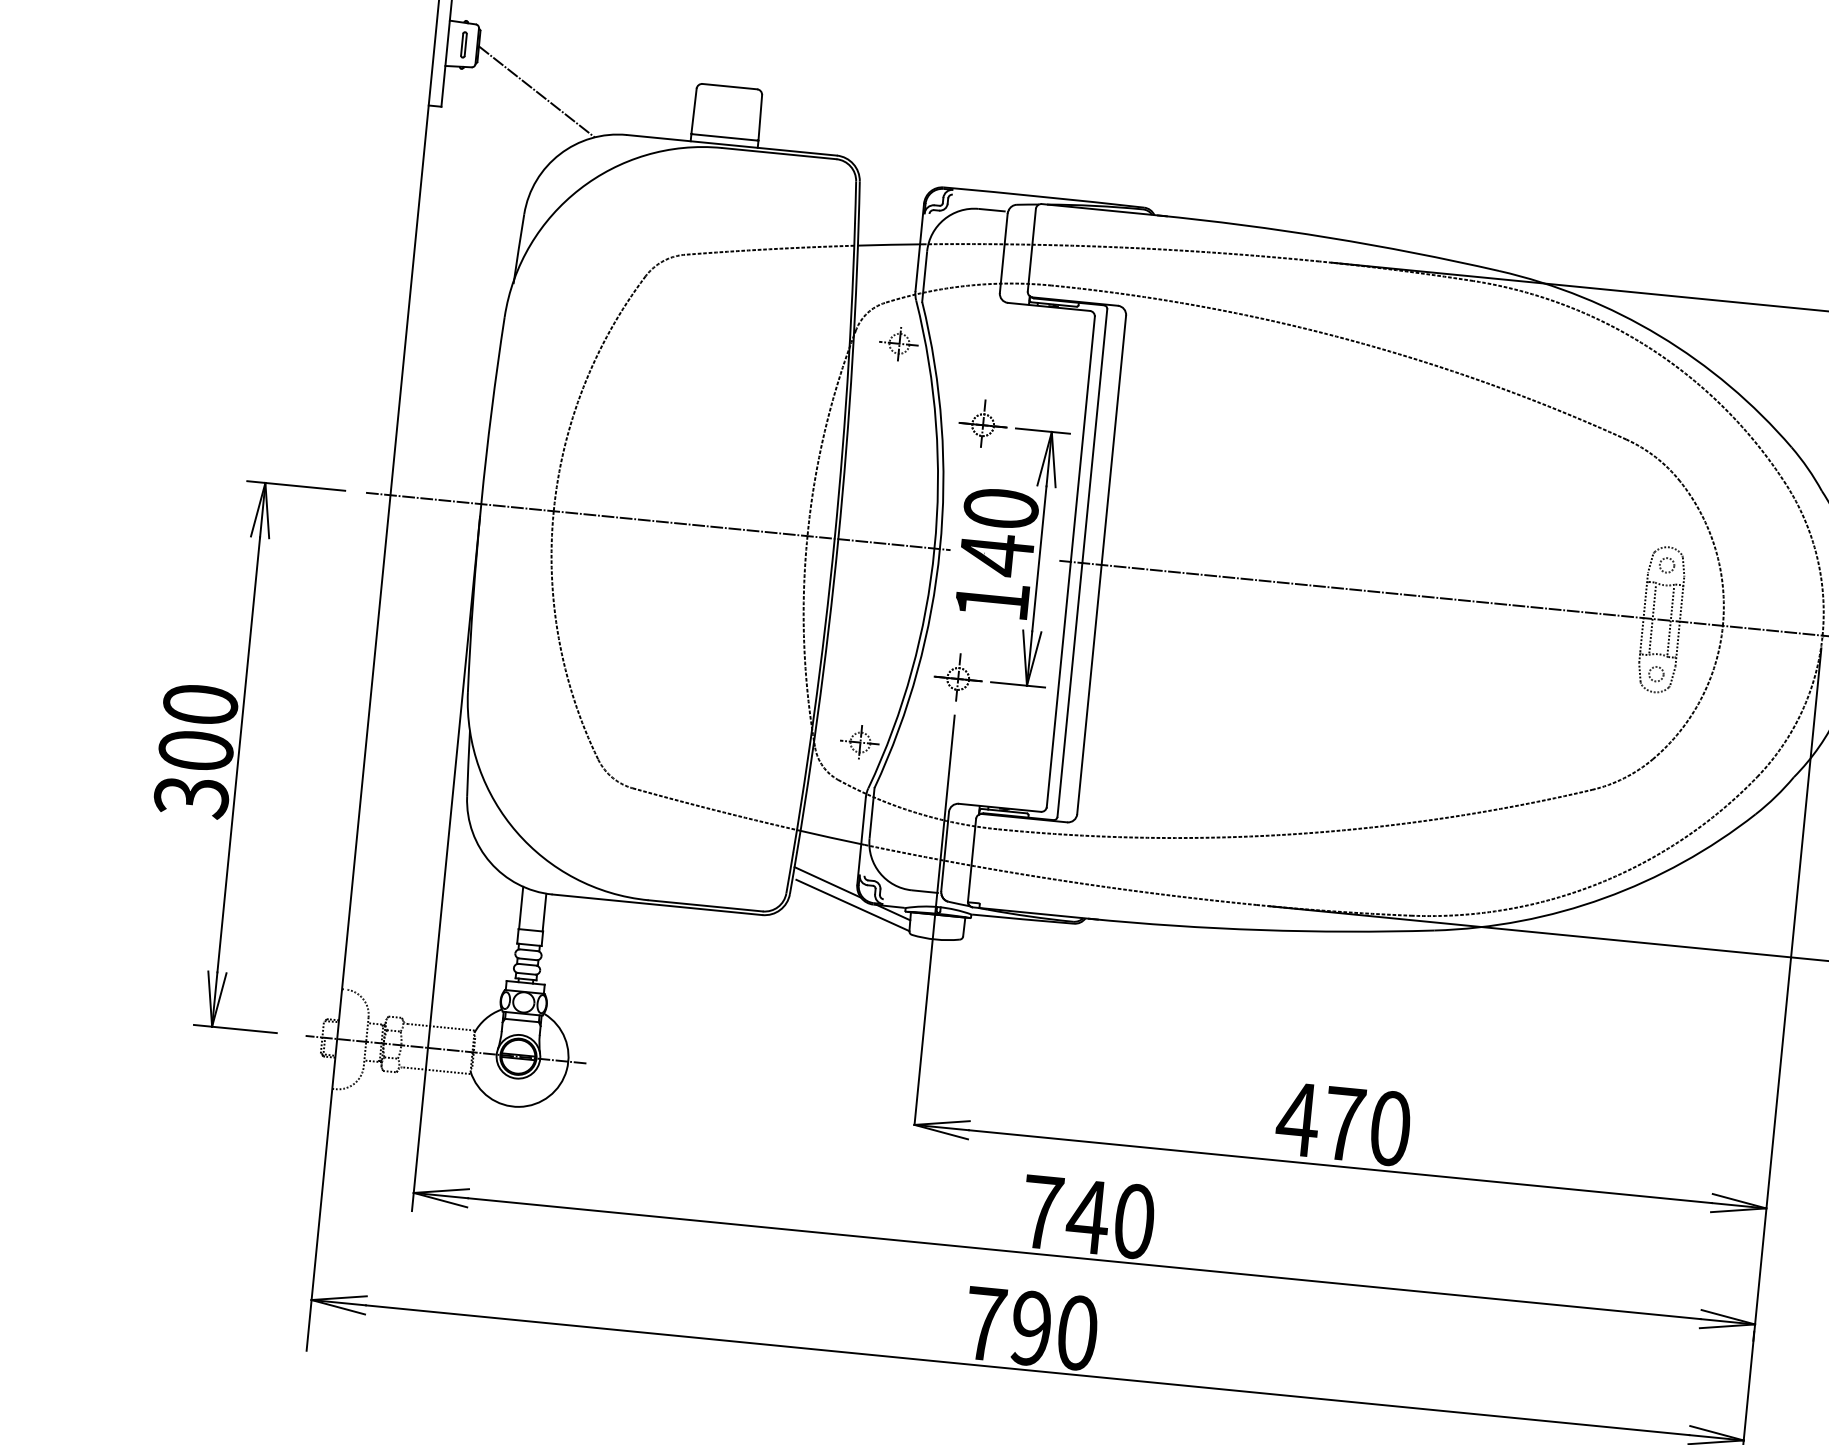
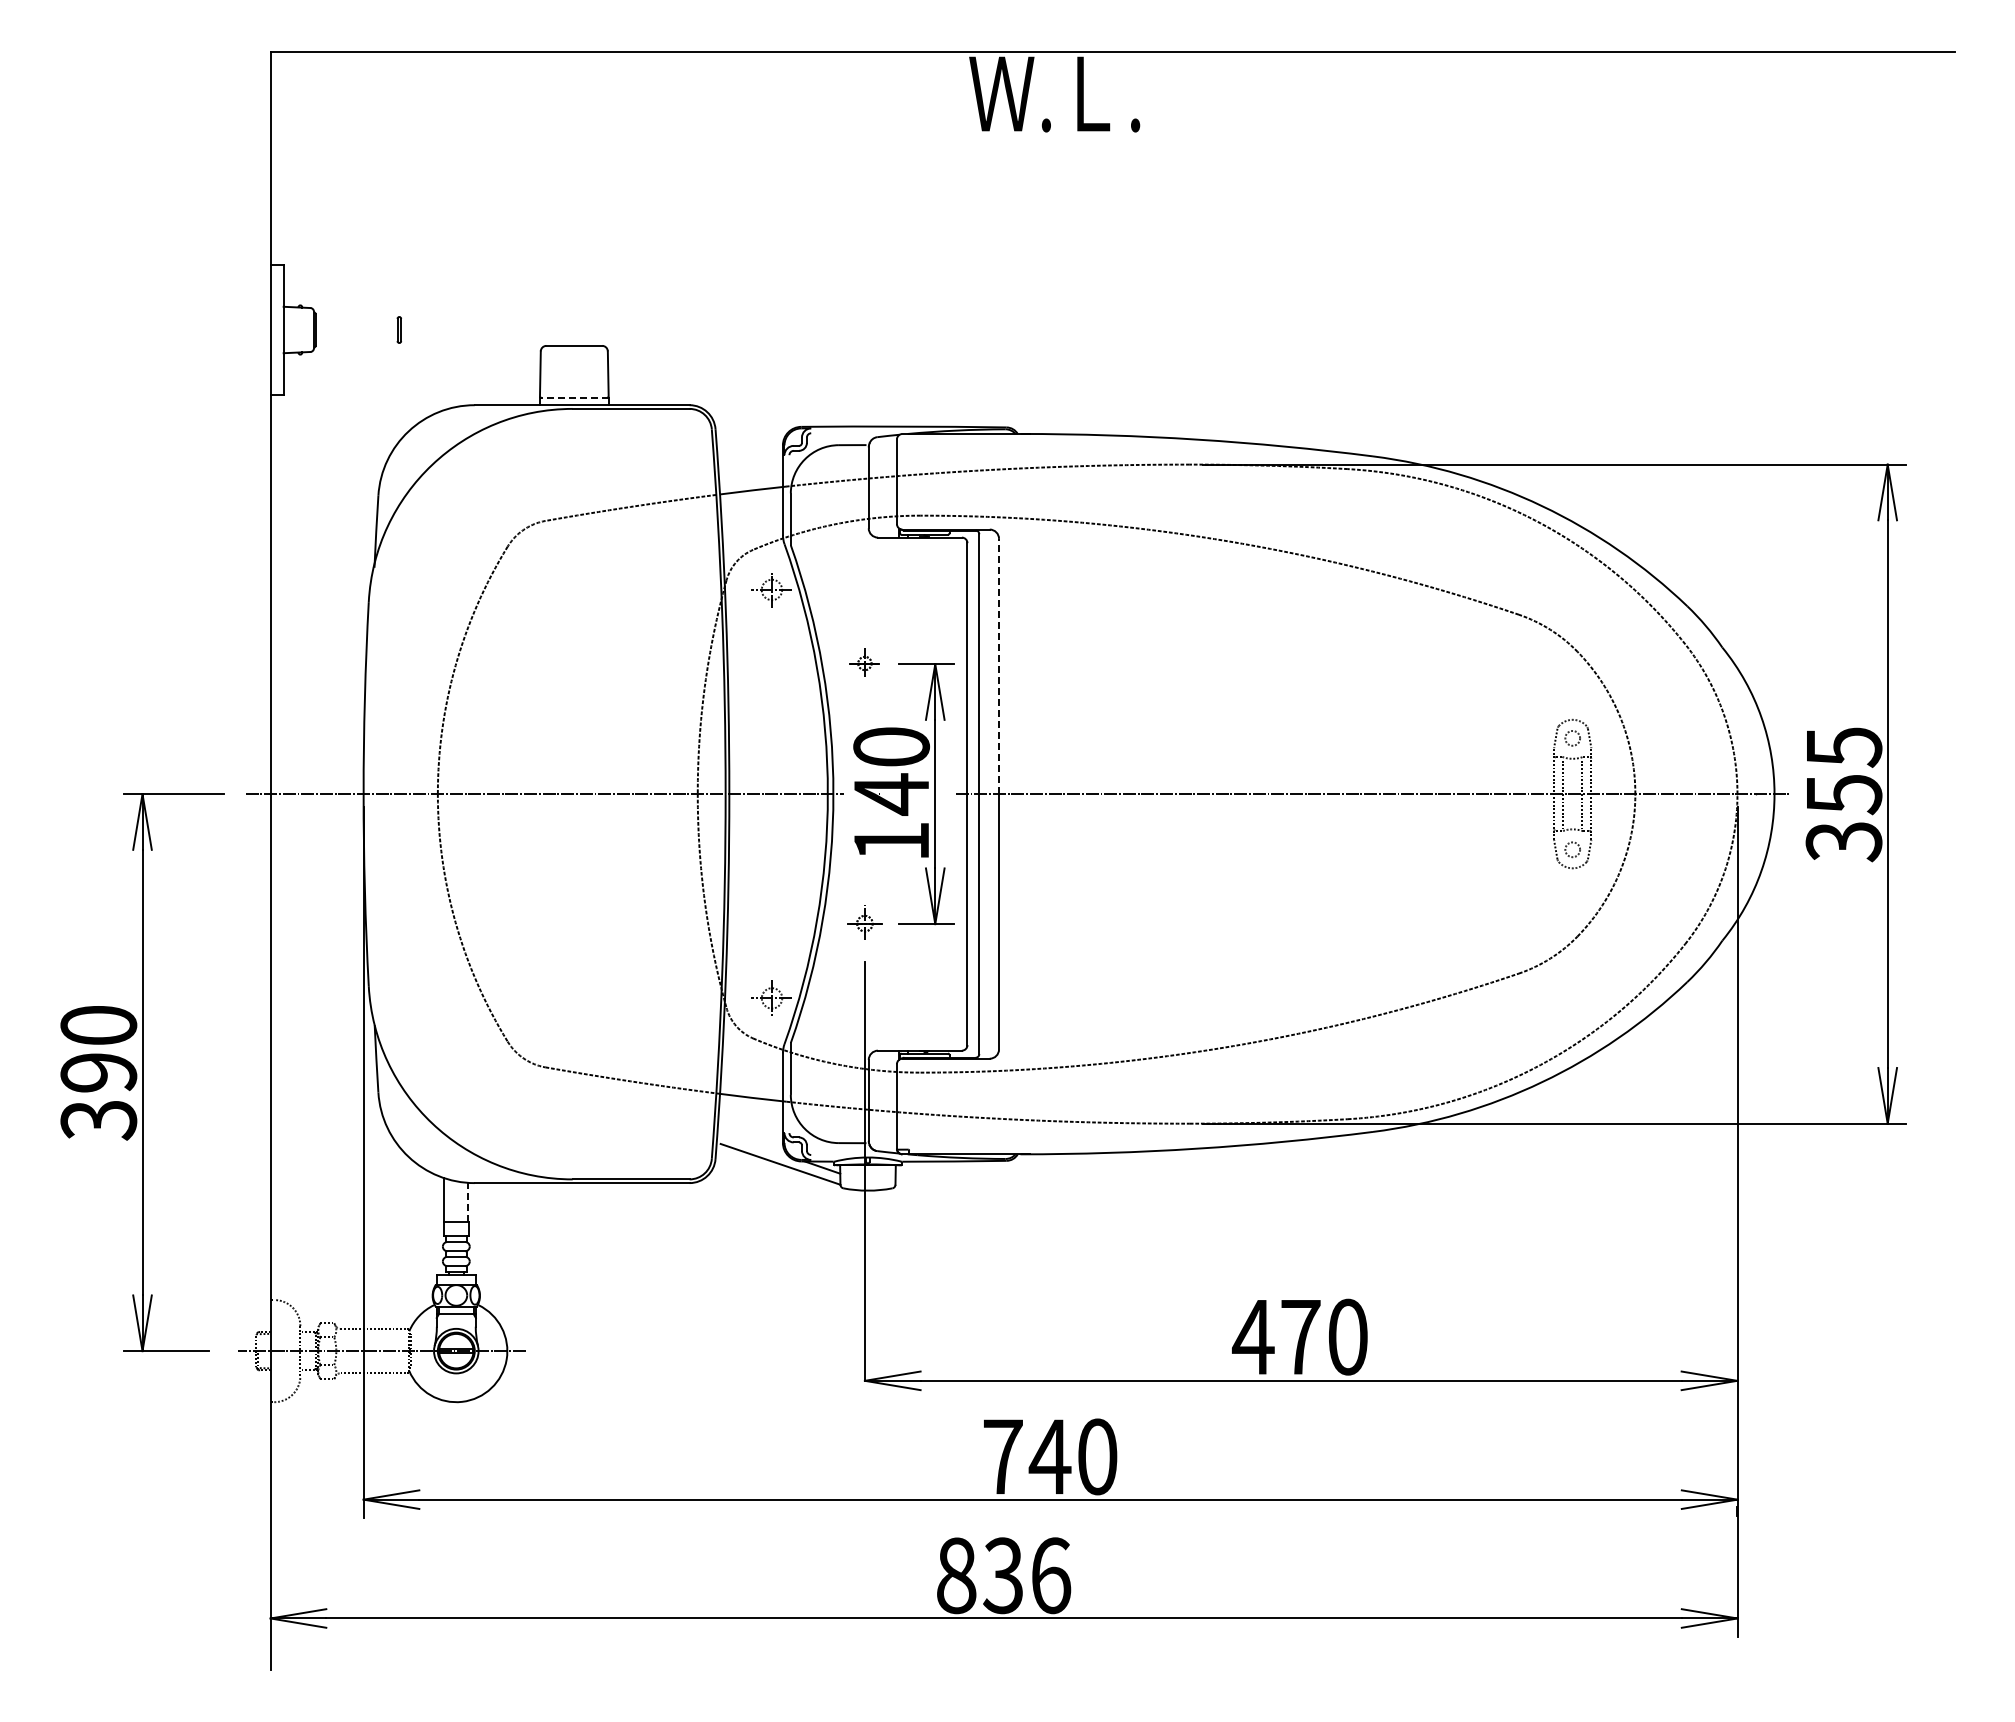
part: (463, 44) -> (398, 329), moved
line: (536, 91) -> (378, 370), removed
line: (724, 136) -> (573, 397), solid -> dashed
part: (982, 423) -> (864, 662), size x0.6
line: (1114, 440) -> (999, 666), solid -> dashed
part: (958, 677) -> (864, 922), size x0.7
text: (195, 750) -> (98, 1072), 300 -> 390
line: (827, 882) -> (752, 1143), removed
line: (544, 911) -> (468, 1201), solid -> dashed
text: (1032, 1328) -> (1004, 1575), 790 -> 836

